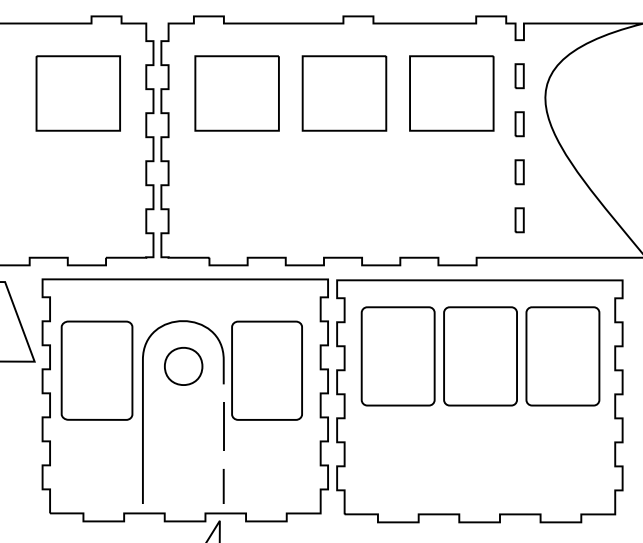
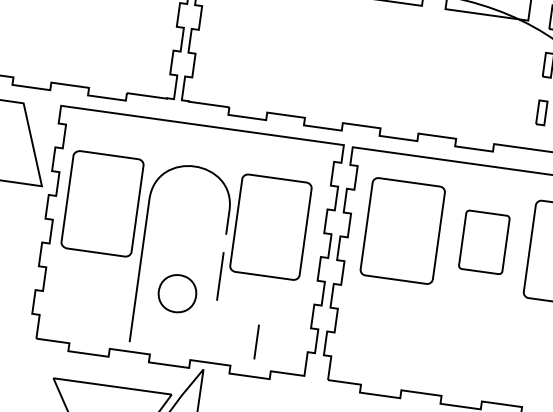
part: (480, 356) -> (484, 242), size x0.6
part: (183, 366) -> (177, 293), moved
line: (223, 486) -> (256, 342), moved

